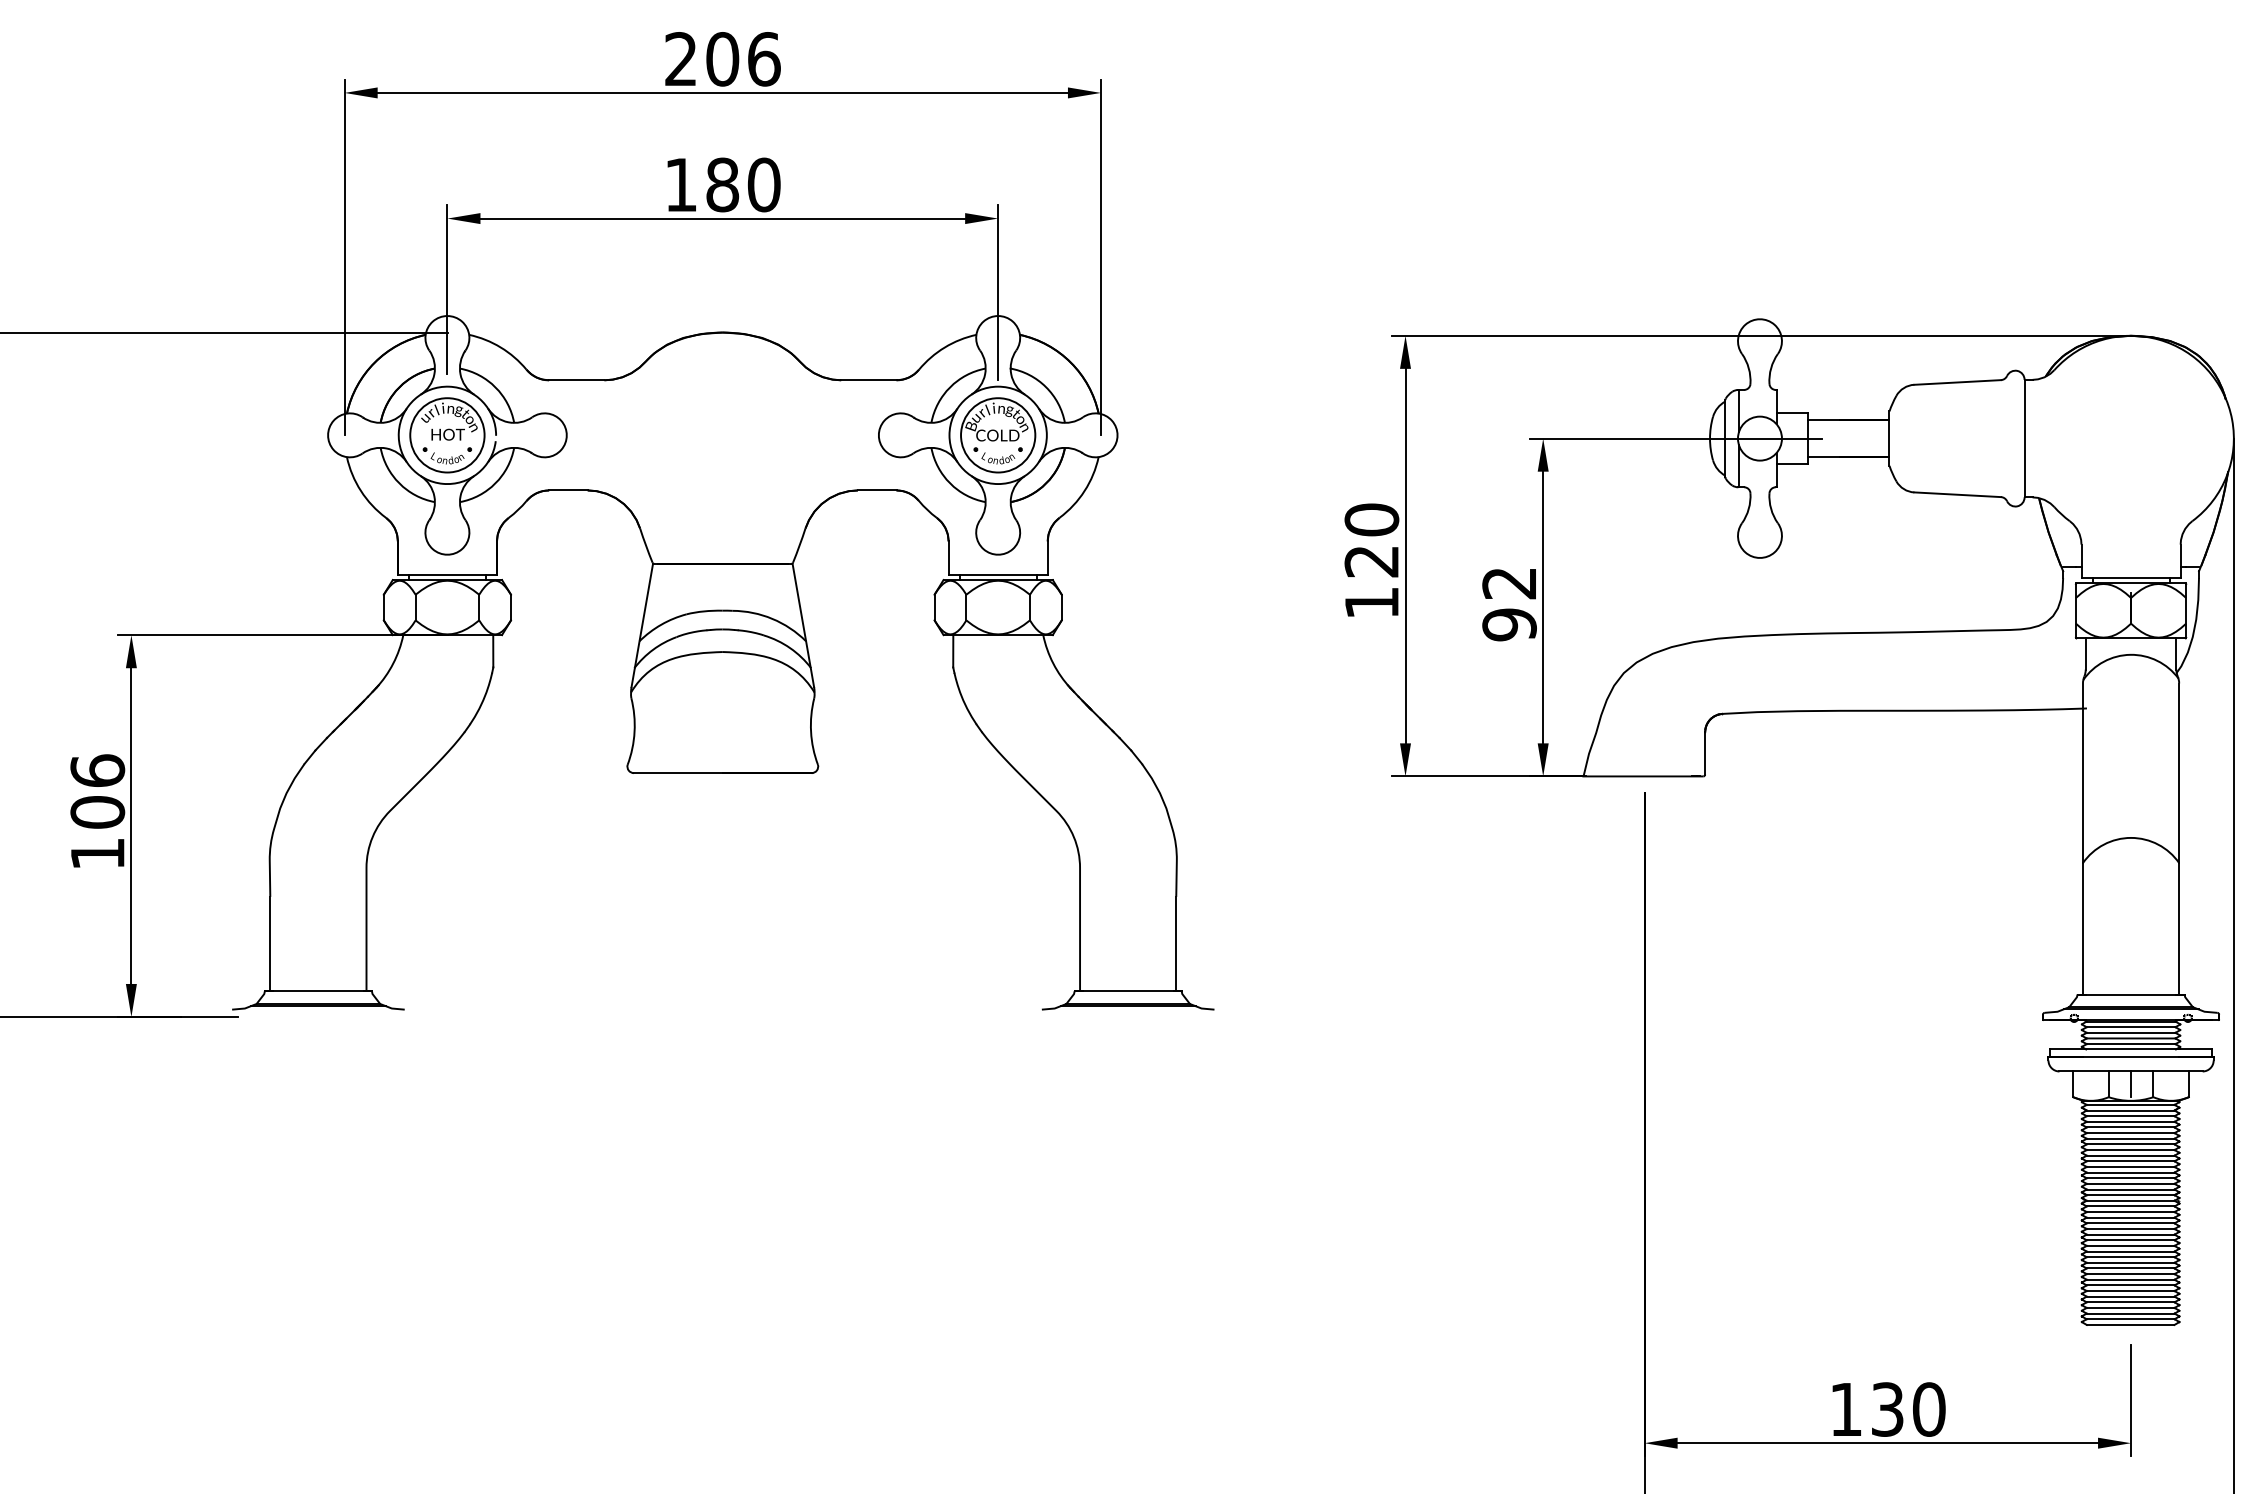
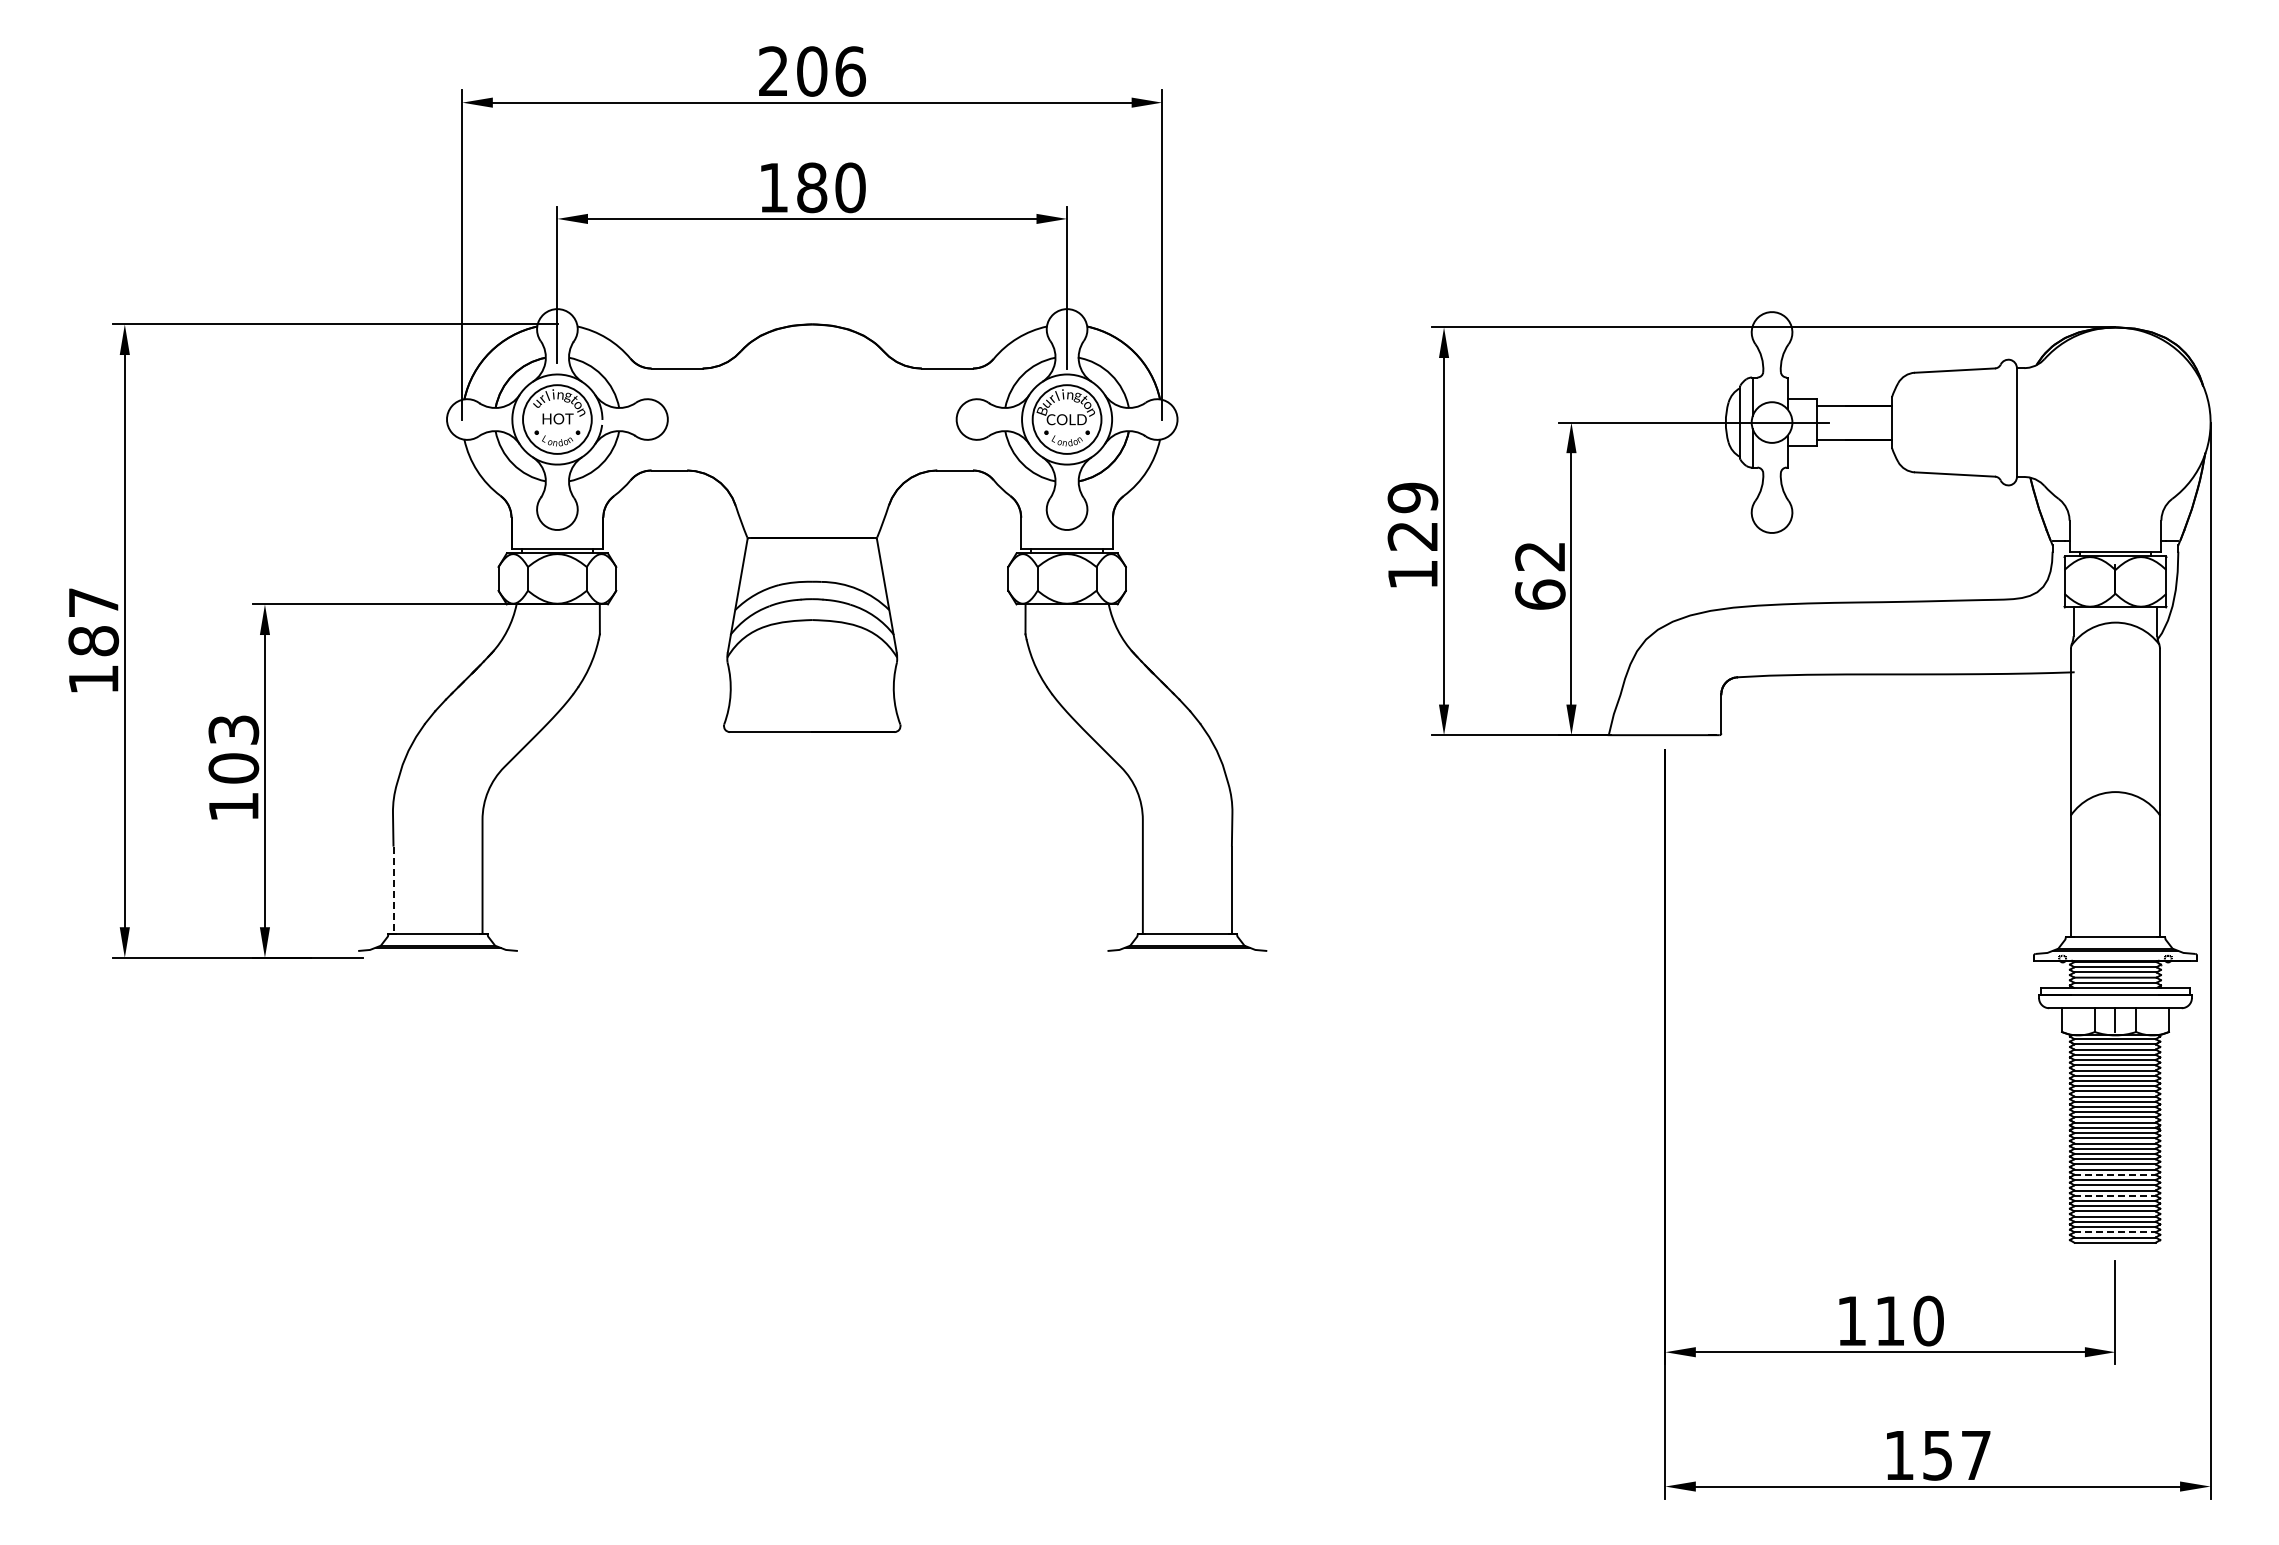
text: (1371, 519) -> (1412, 497), 120 -> 129
text: (1509, 624) -> (1540, 594), 92 -> 62
text: (97, 770) -> (233, 729), 106 -> 103
line: (270, 944) -> (393, 890), solid -> dashed
line: (2131, 1251) -> (2115, 1174), solid -> dashed
line: (2131, 1273) -> (2115, 1195), solid -> dashed
line: (2131, 1313) -> (2115, 1232), solid -> dashed
text: (1886, 1408) -> (1889, 1320), 130 -> 110

